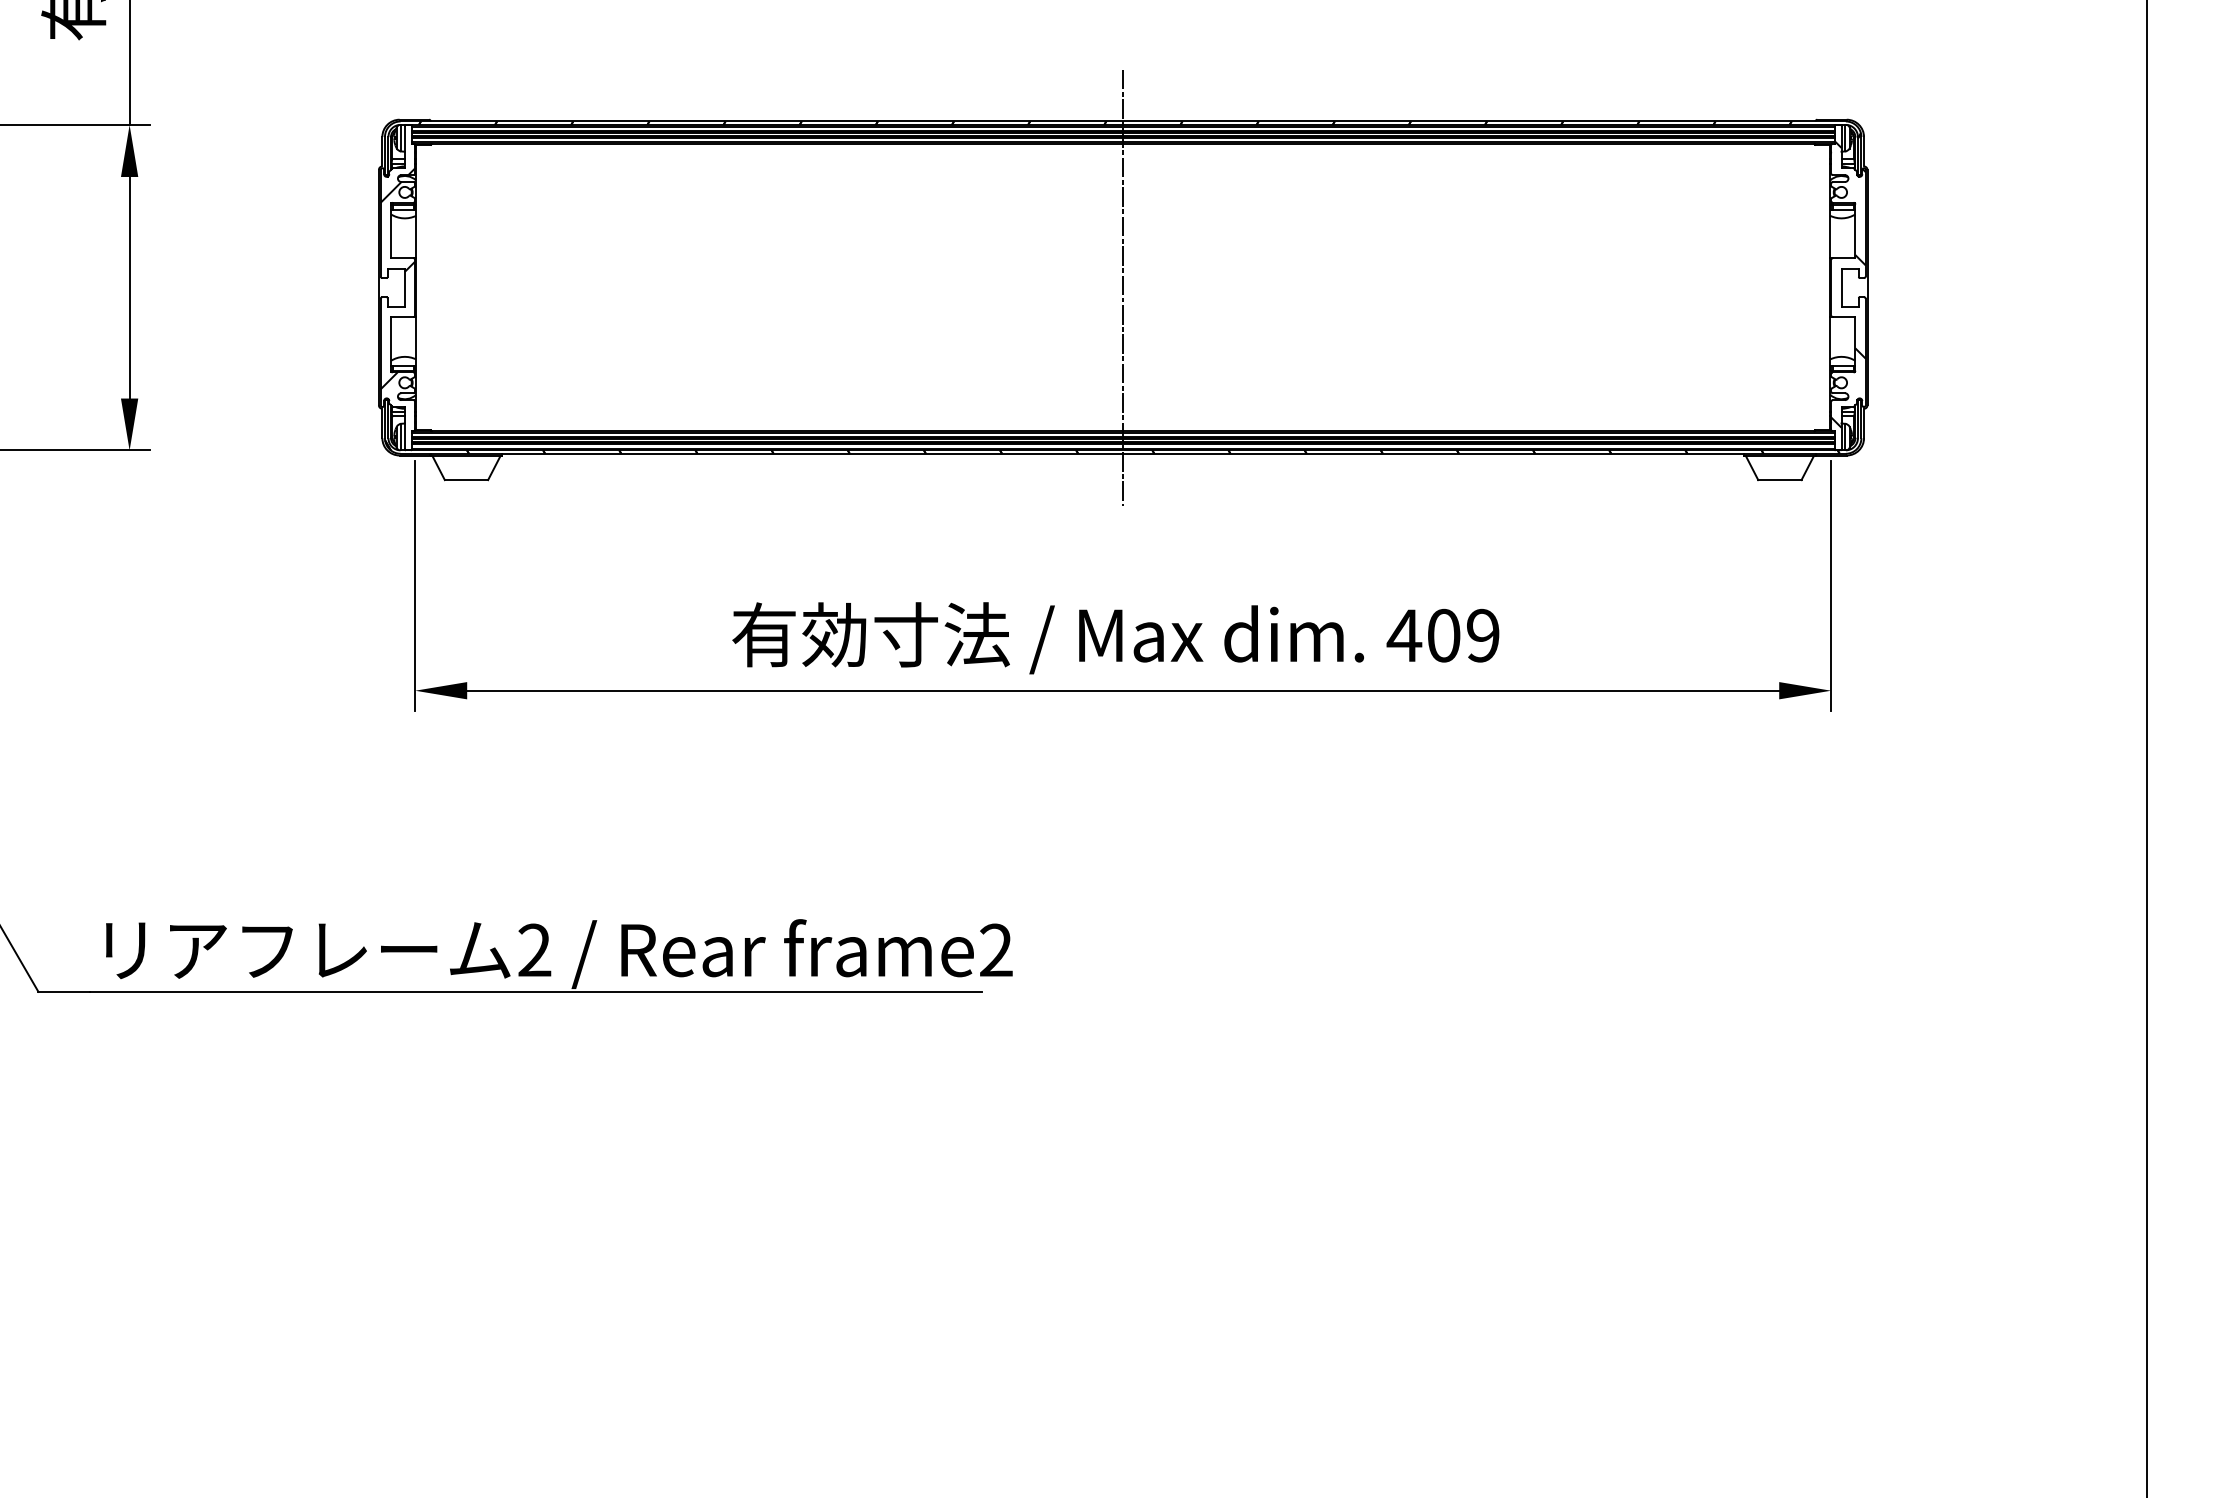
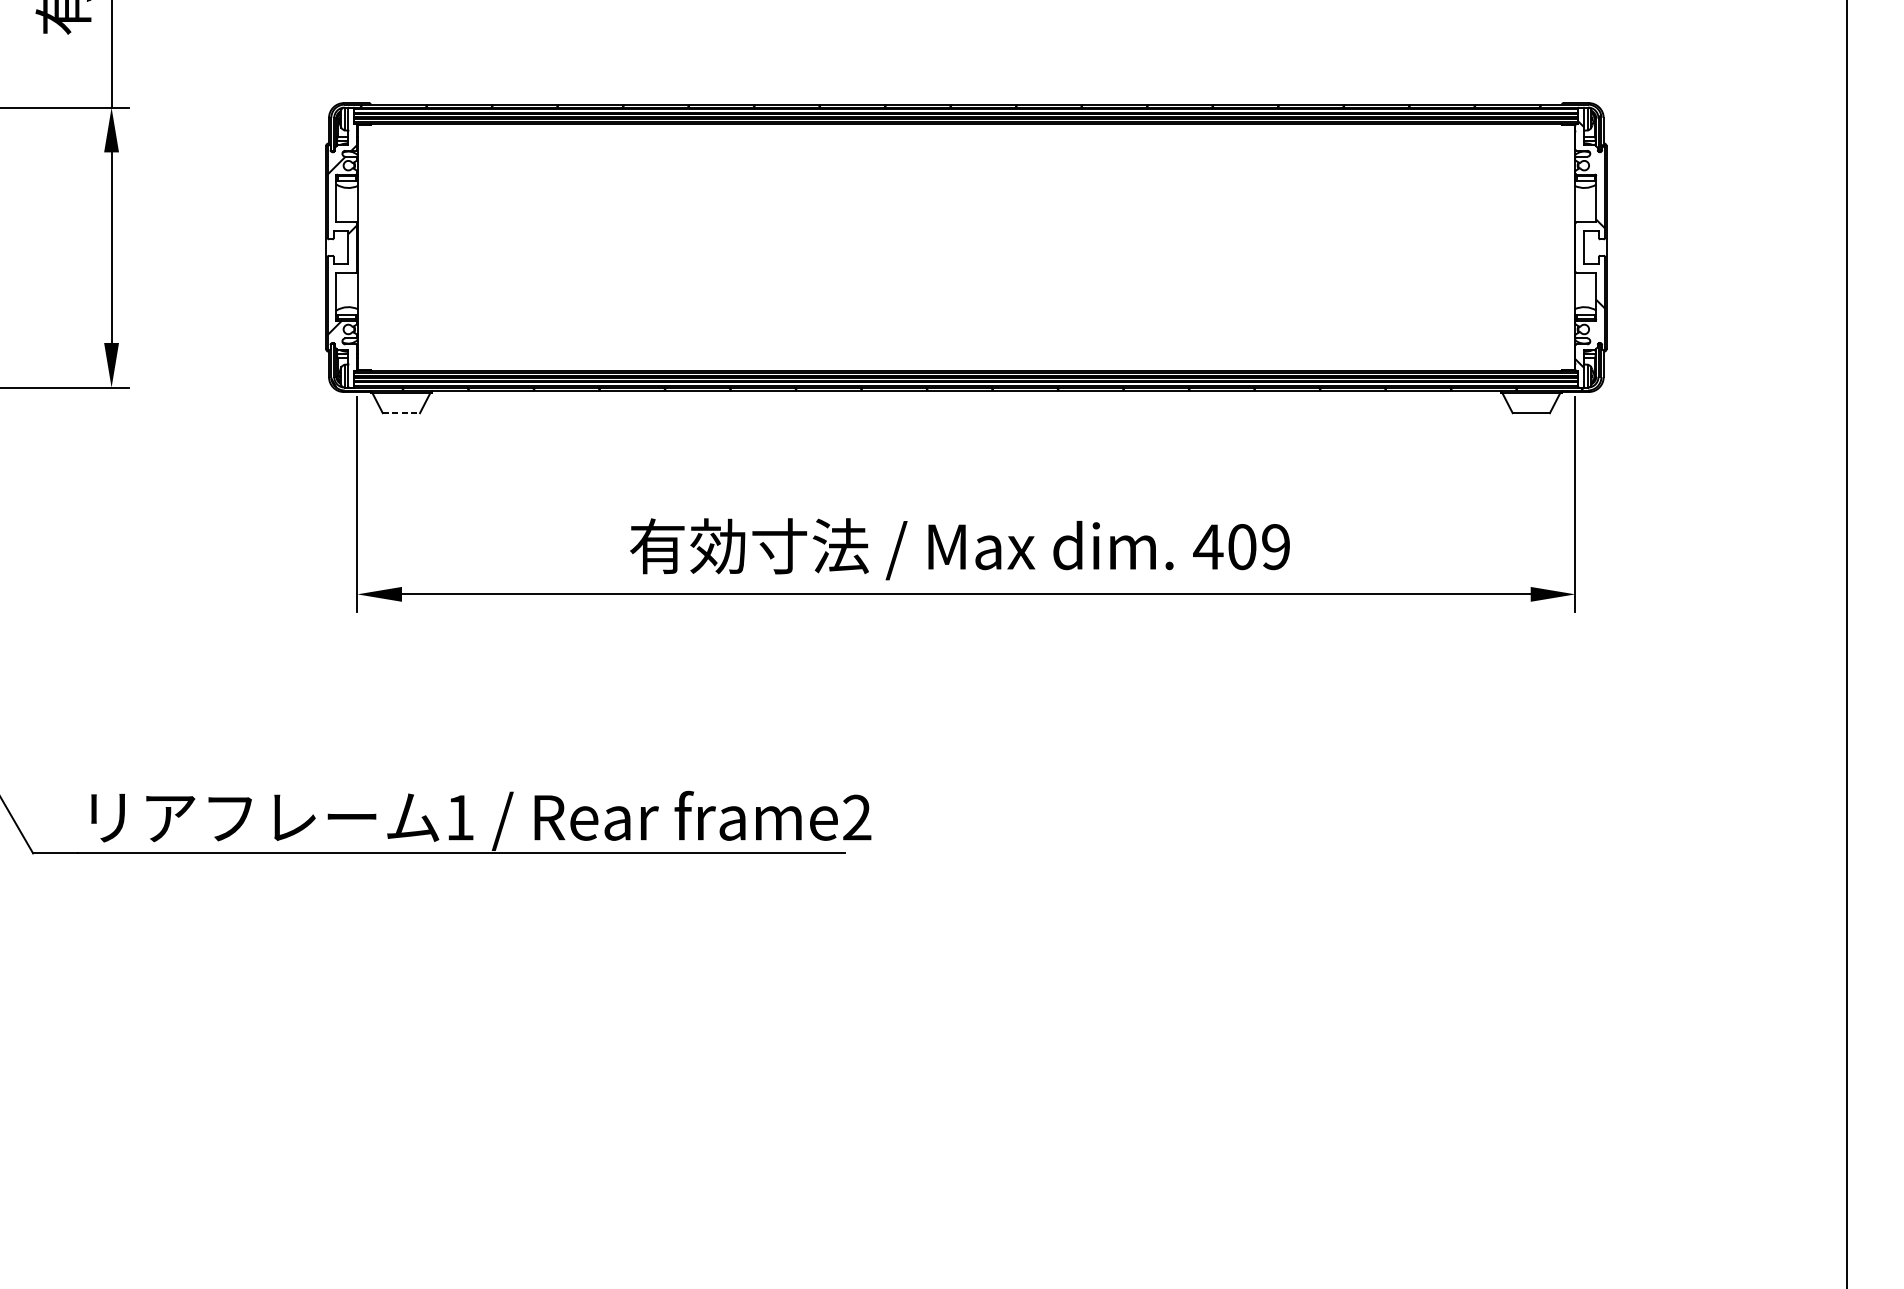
line: (1123, 287) -> (966, 247), removed
line: (466, 480) -> (401, 413), solid -> dashed
text: (534, 949) -> (459, 816), 2 -> 1

